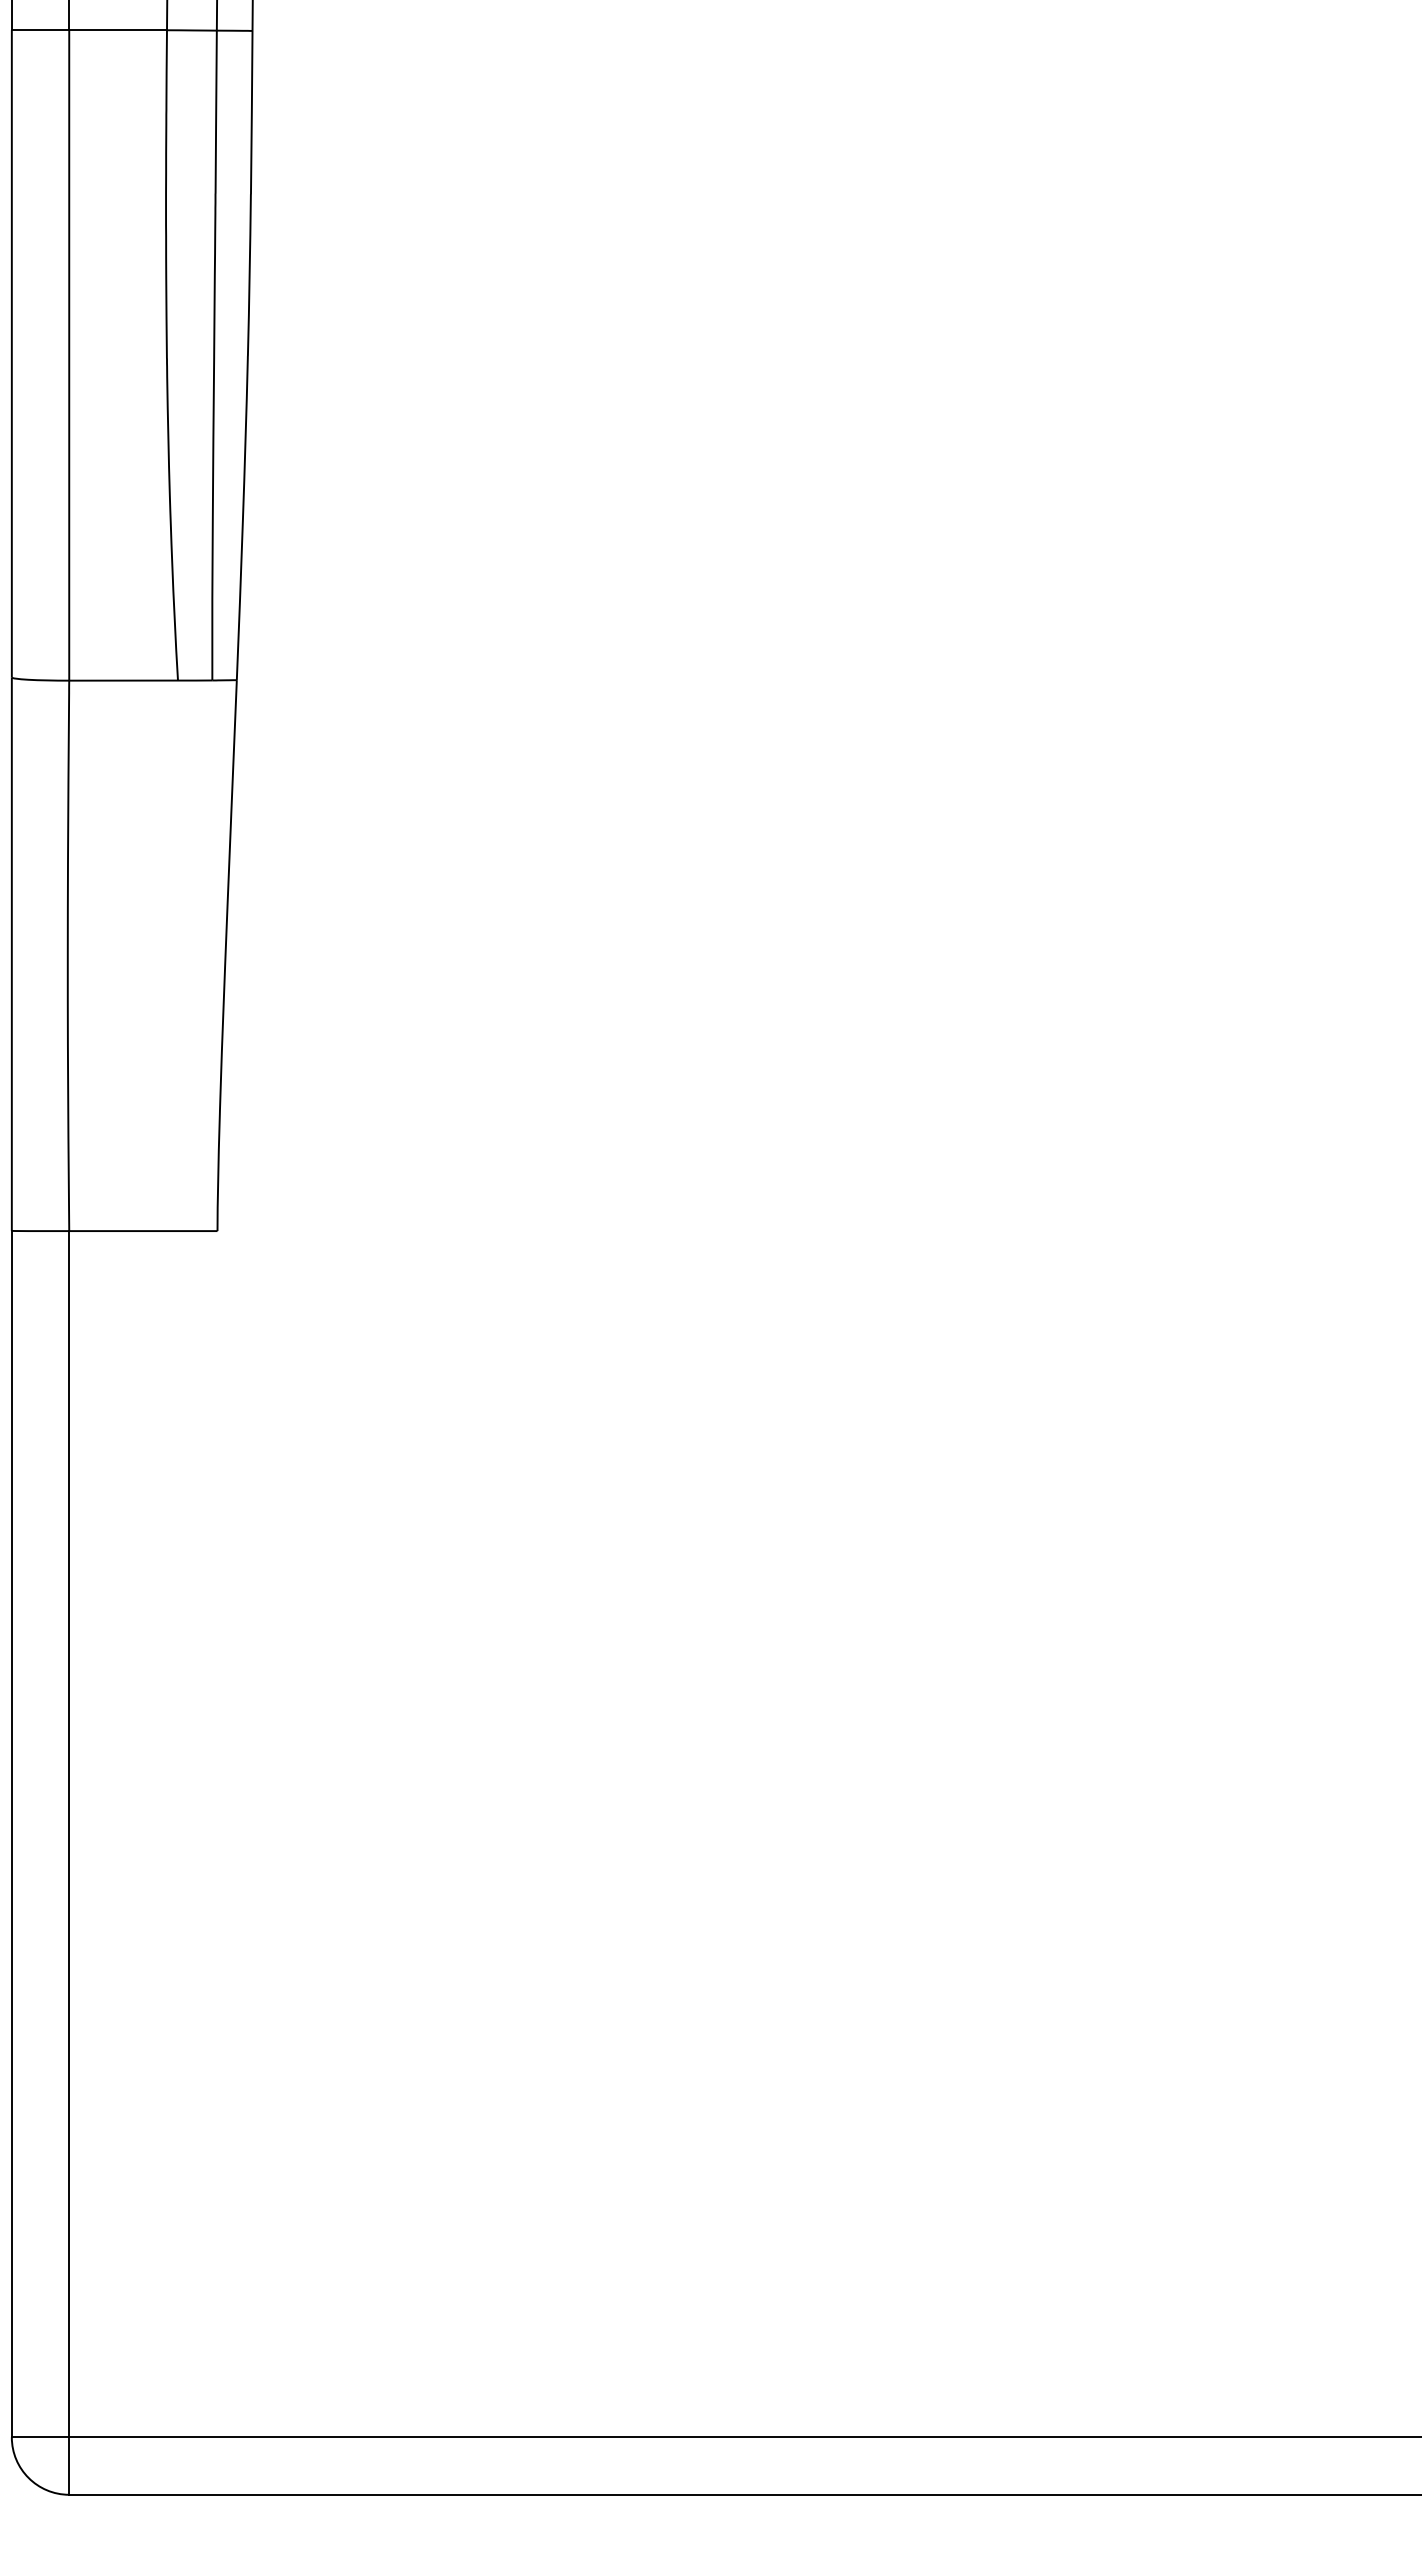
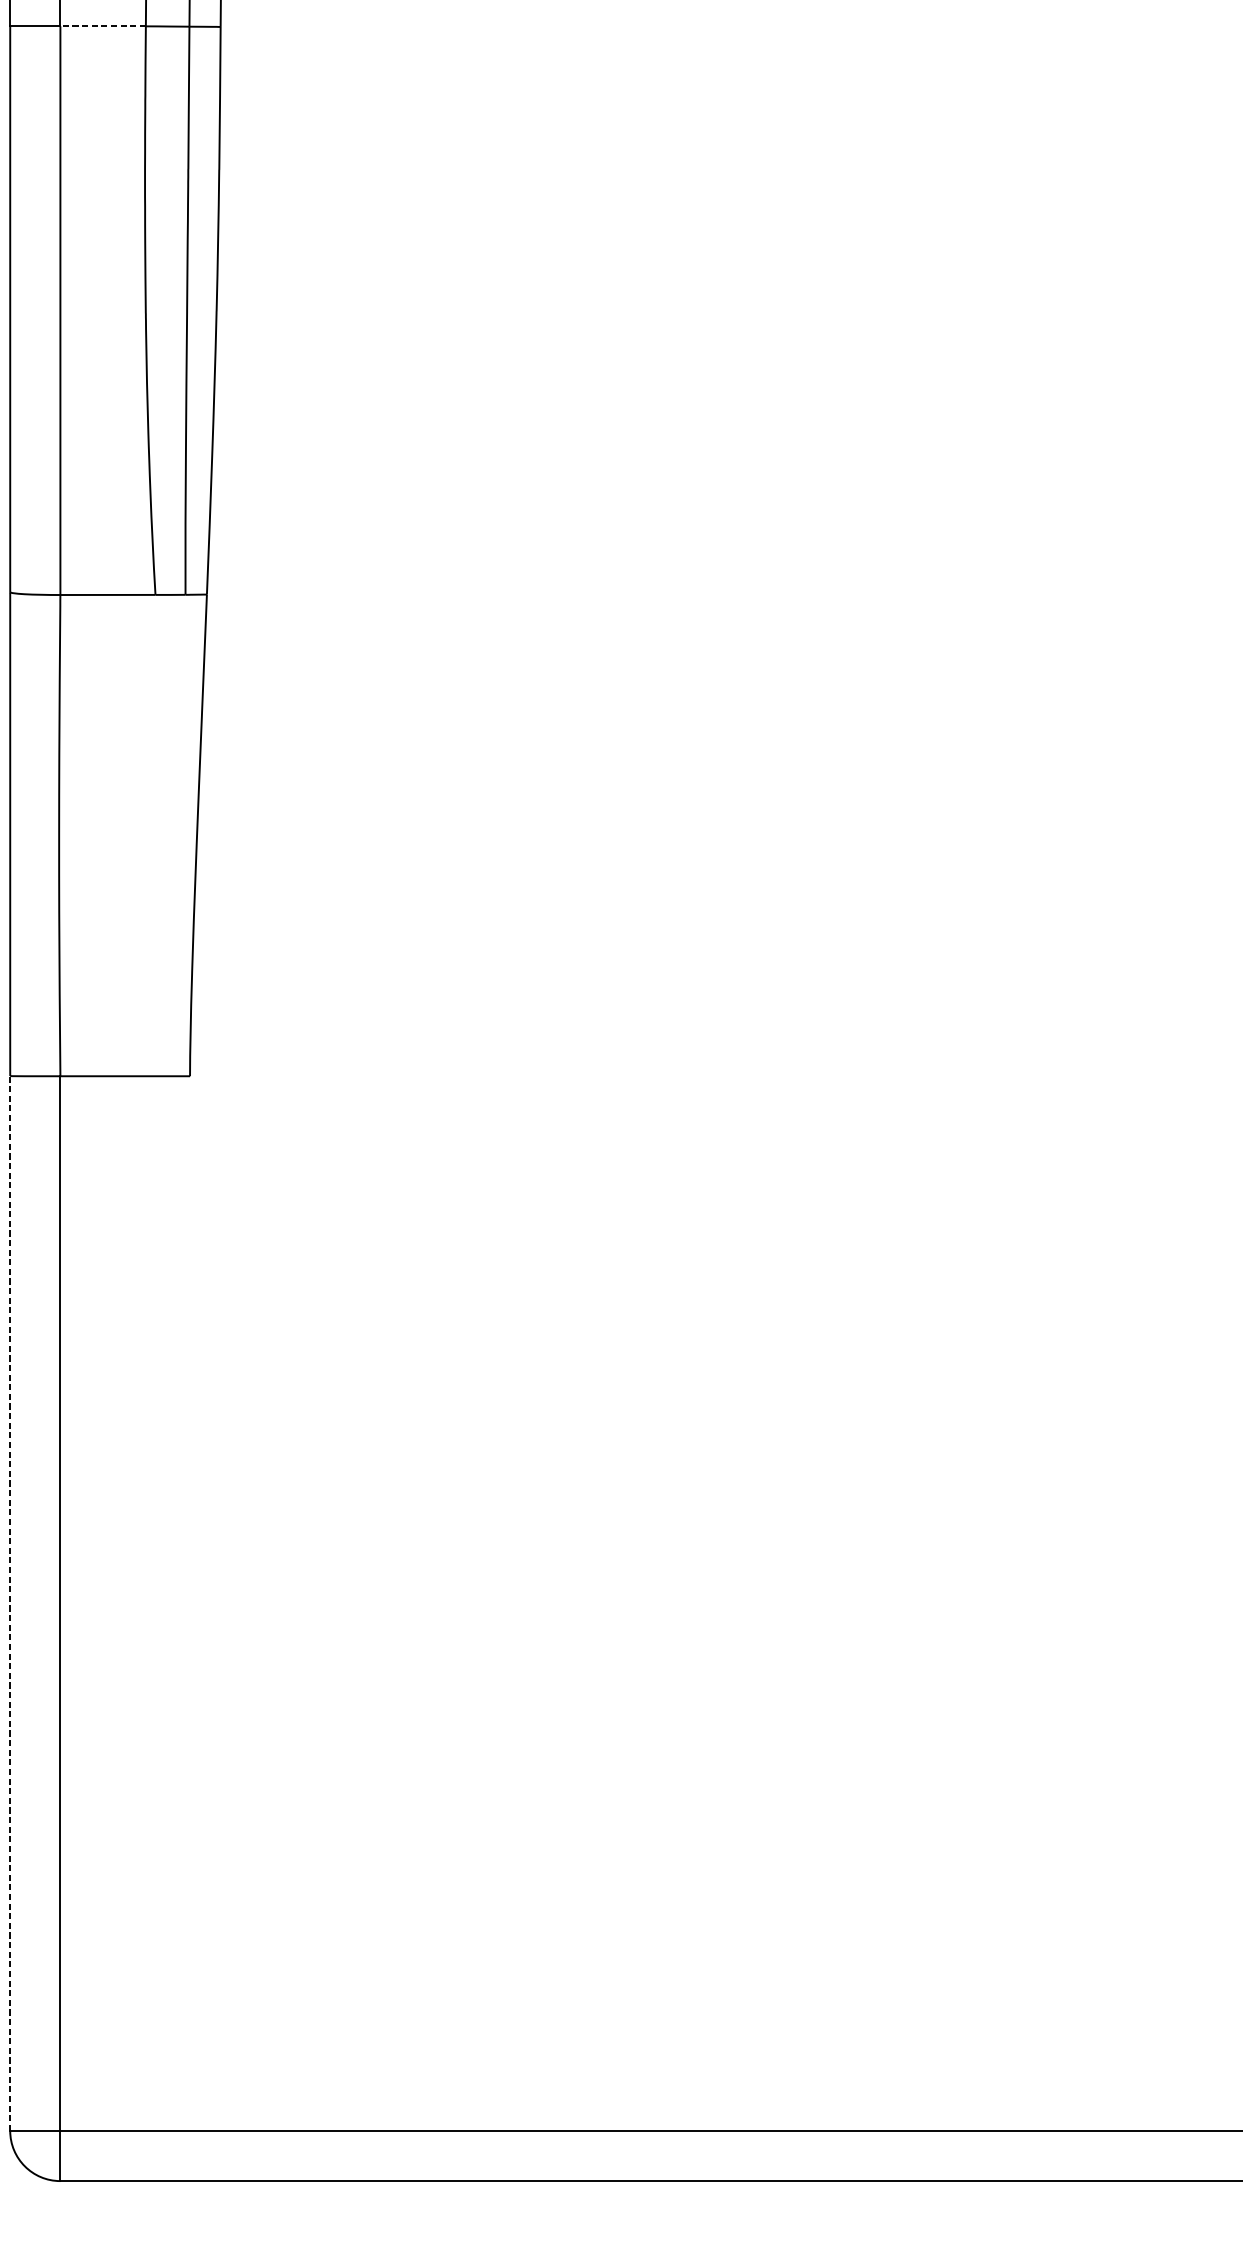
line: (118, 30) -> (103, 26), solid -> dashed
line: (11, 1833) -> (9, 1602), solid -> dashed

